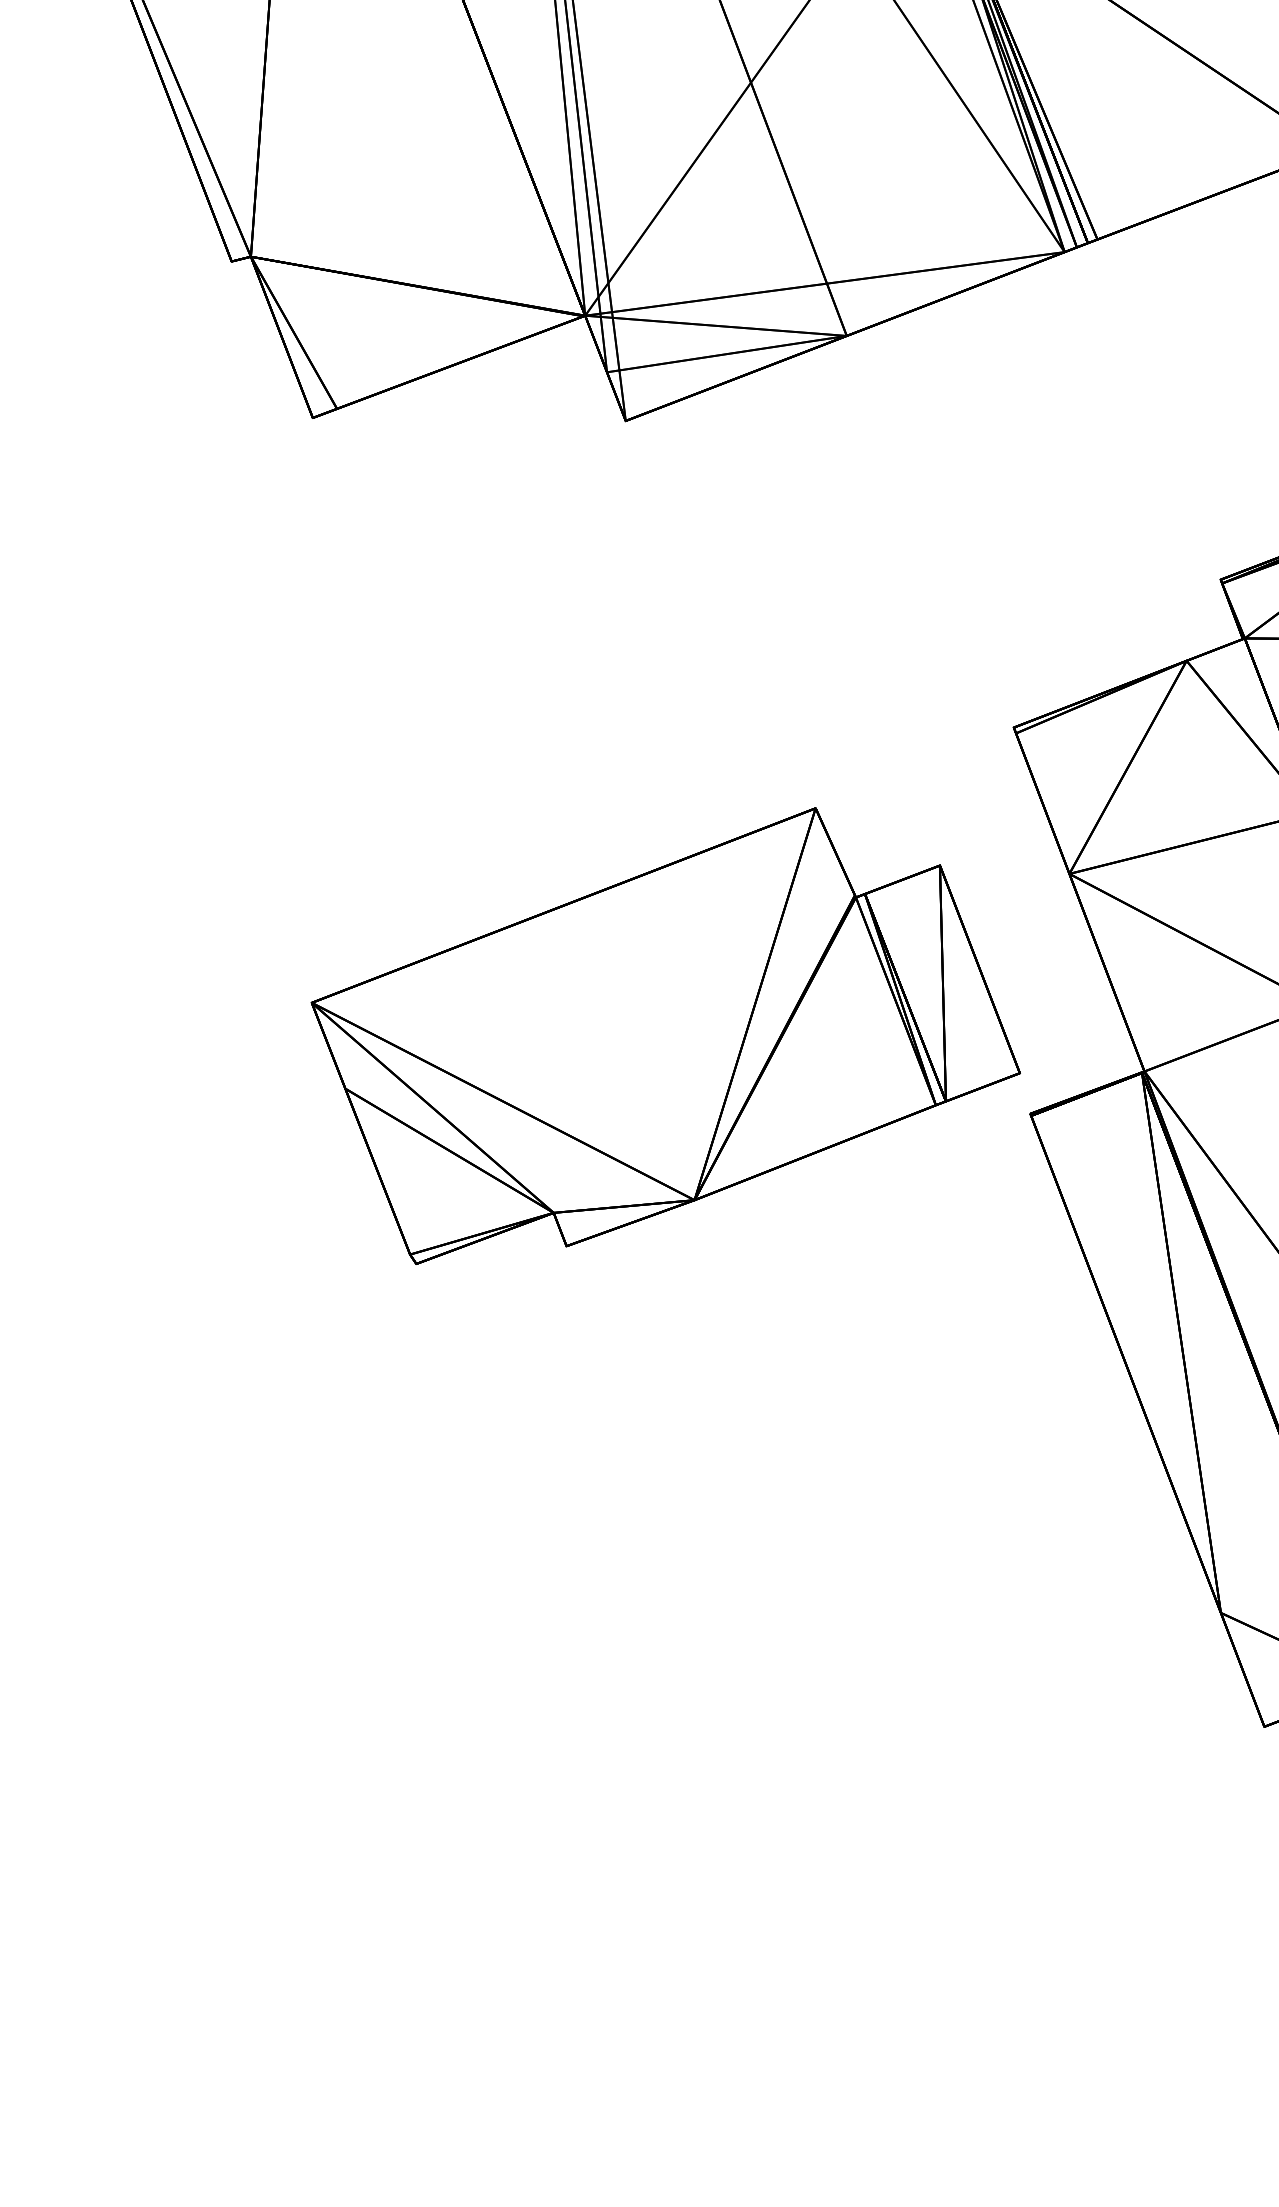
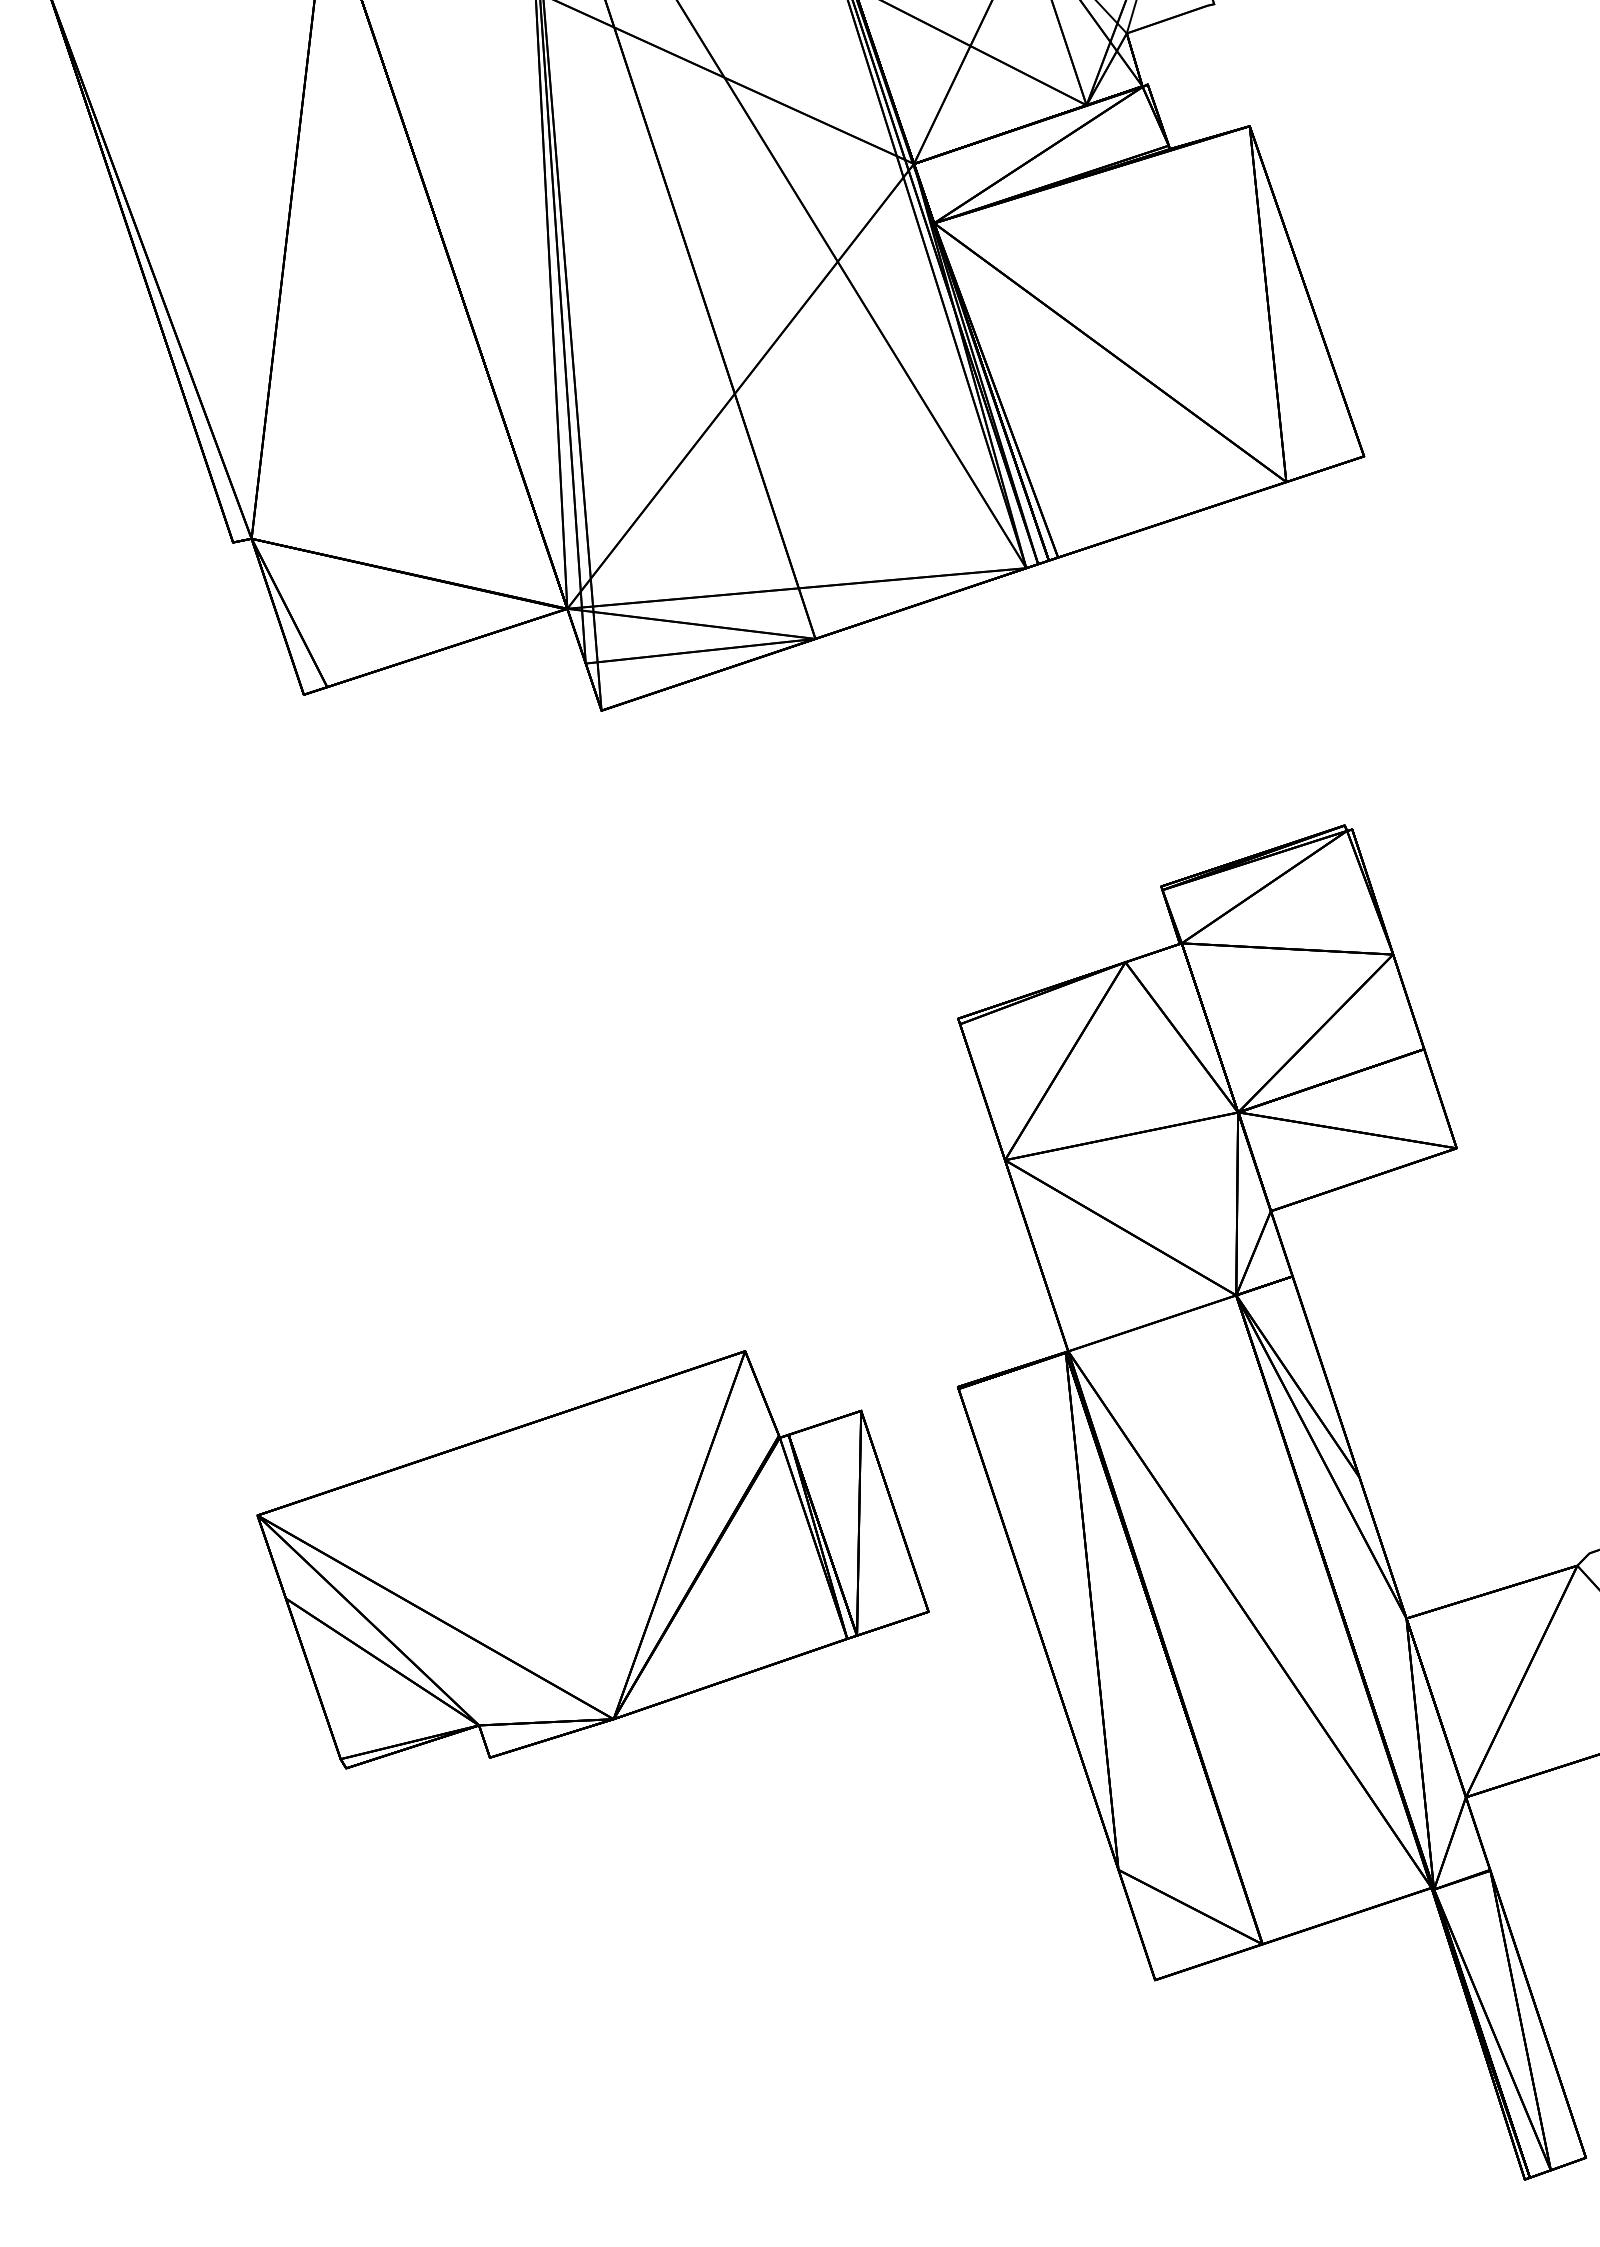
part: (665, 1033) -> (592, 1559), moved

